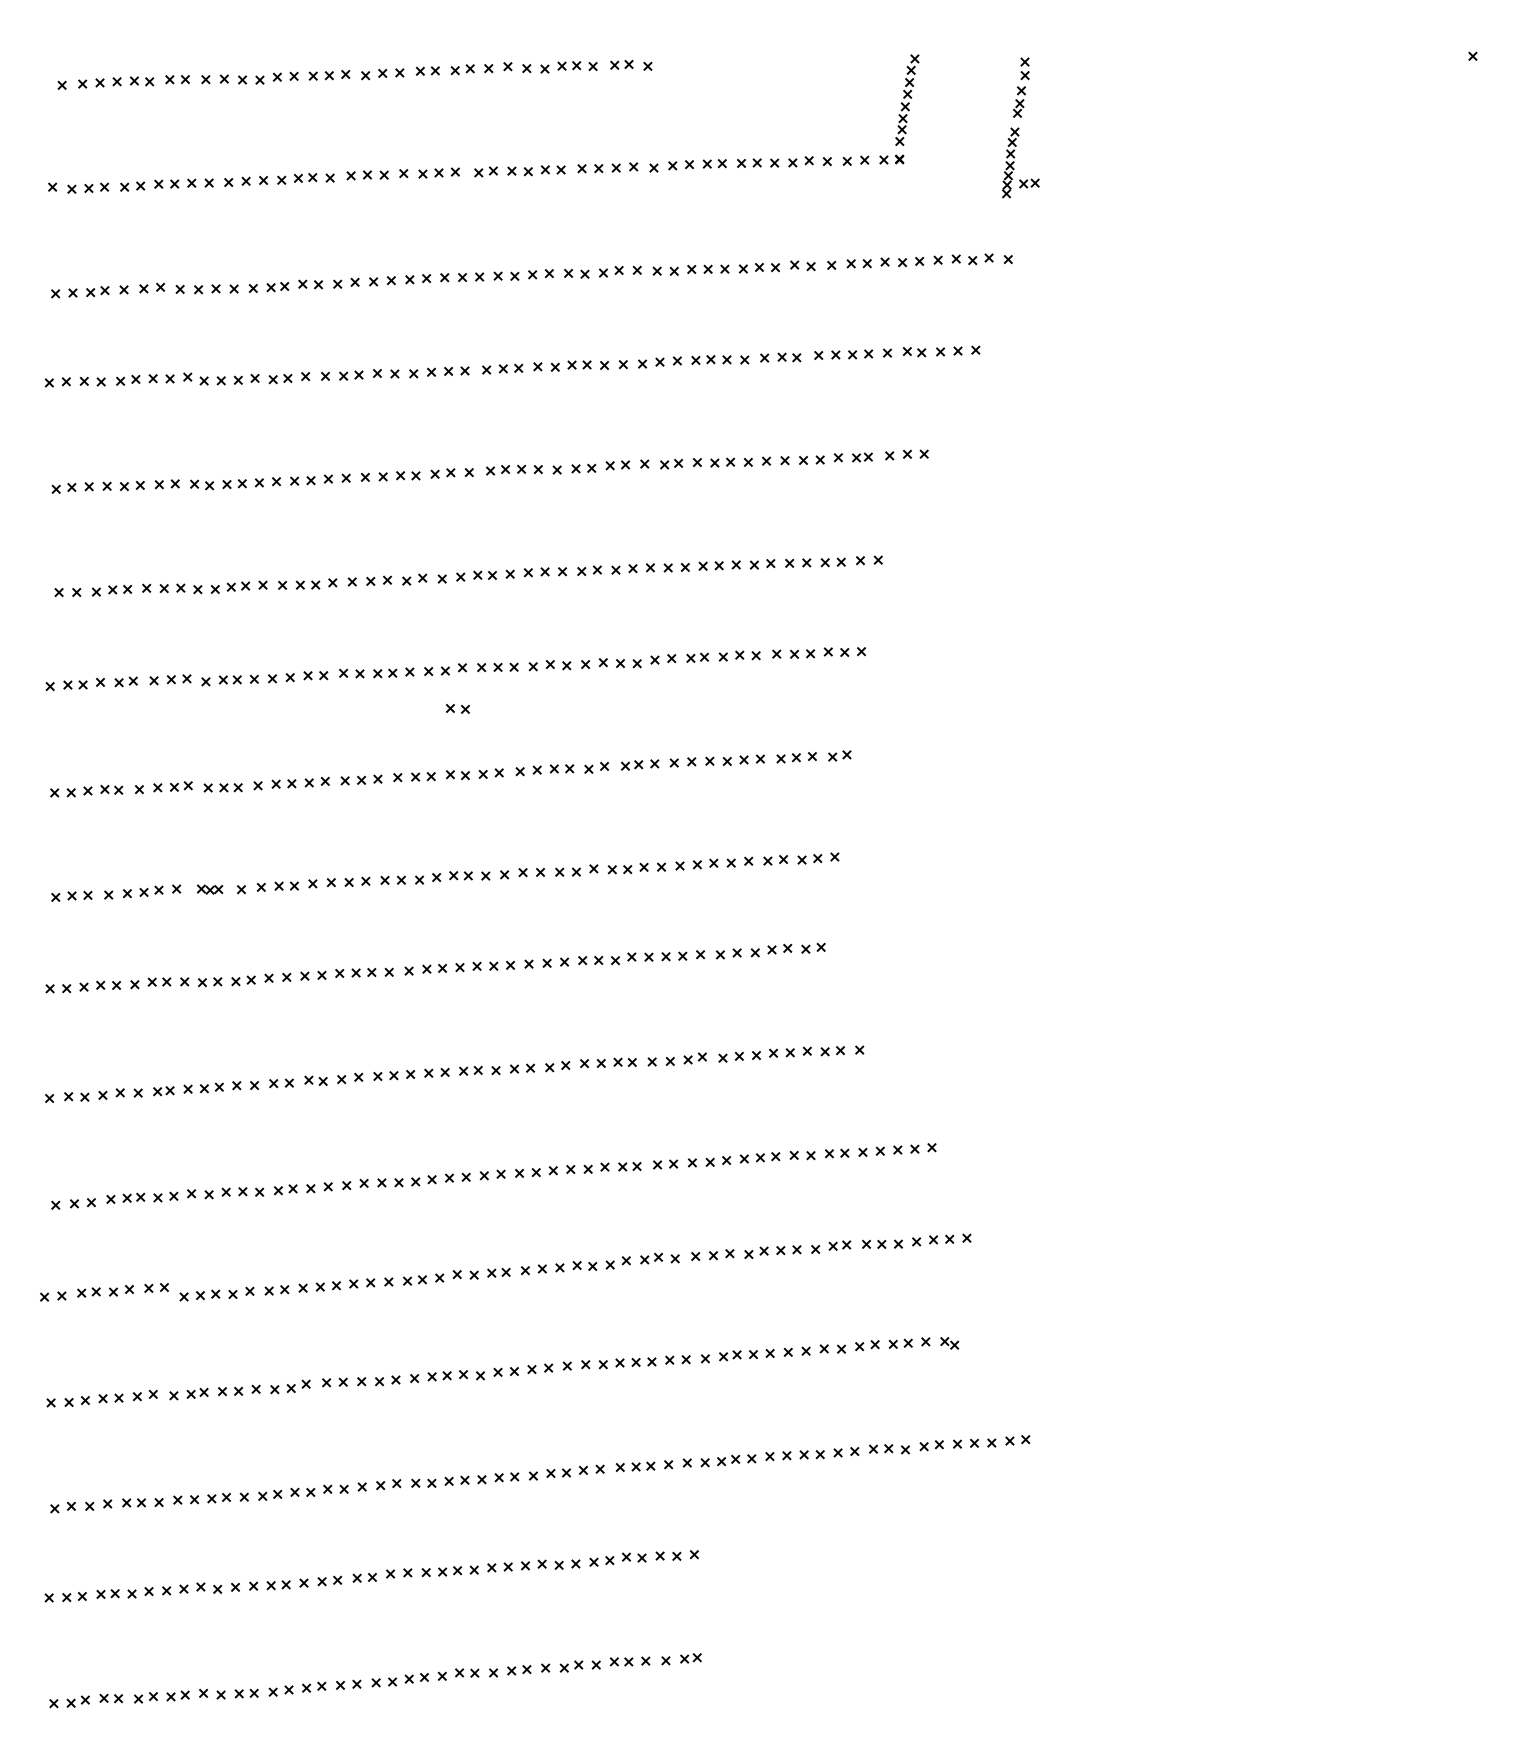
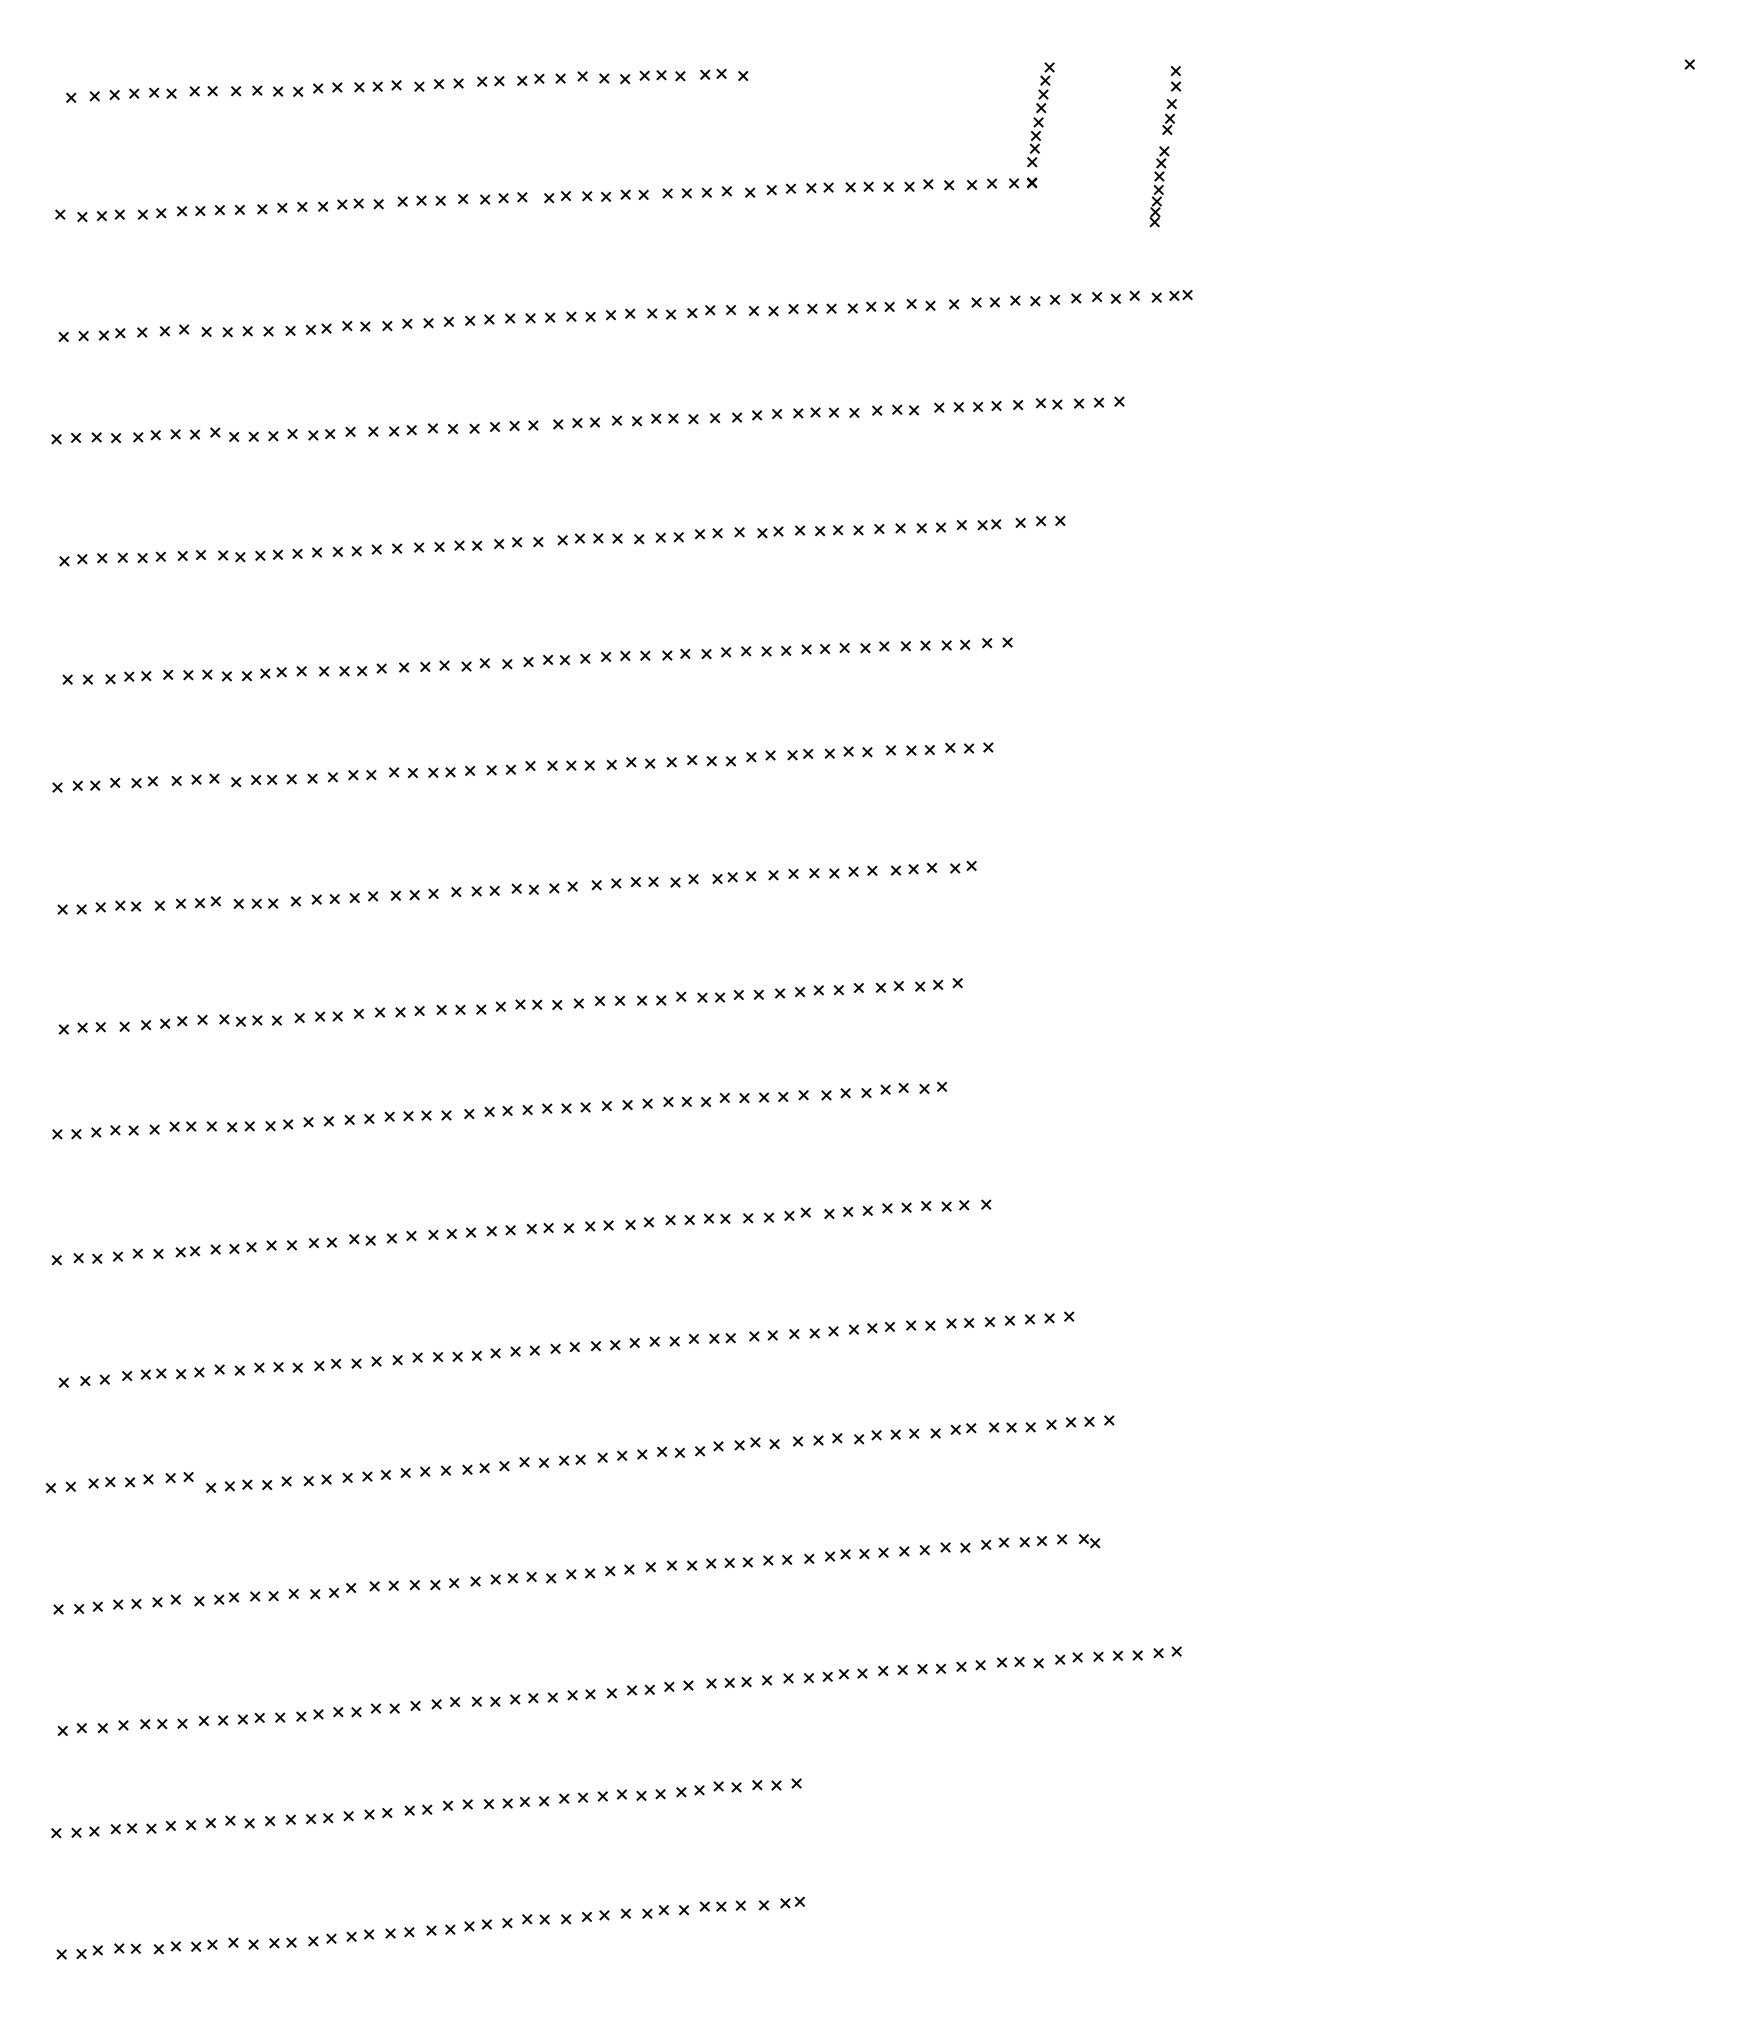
part: (1029, 183) -> (1180, 295), moved
part: (457, 708) -> (524, 812), removed
part: (209, 889) -> (240, 1020), size x1.67

